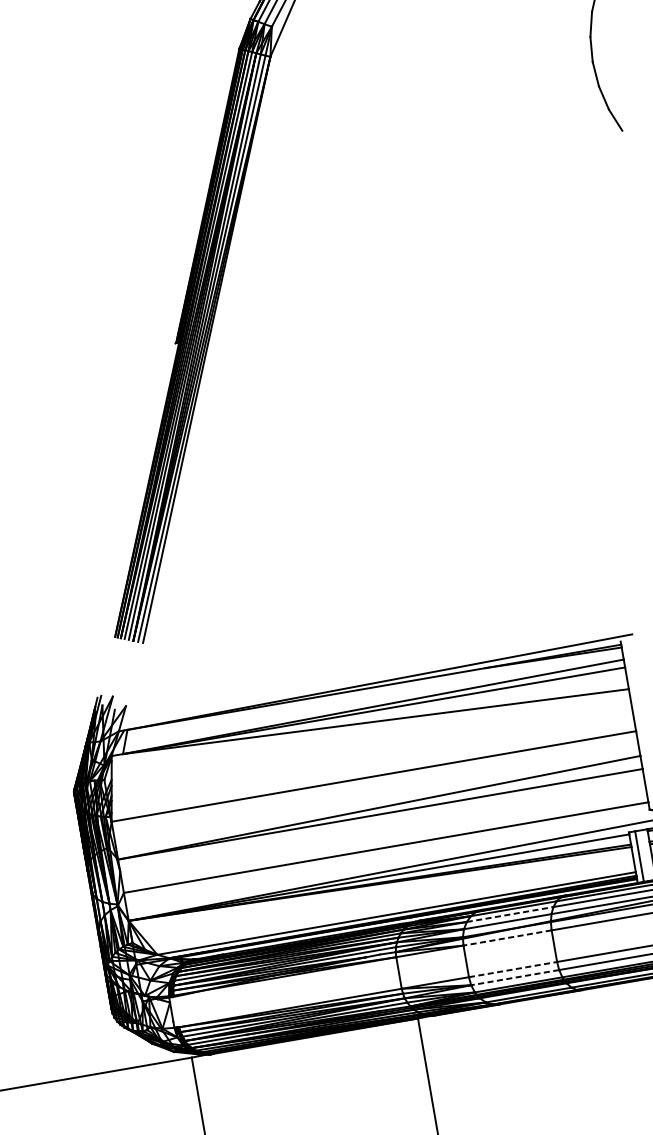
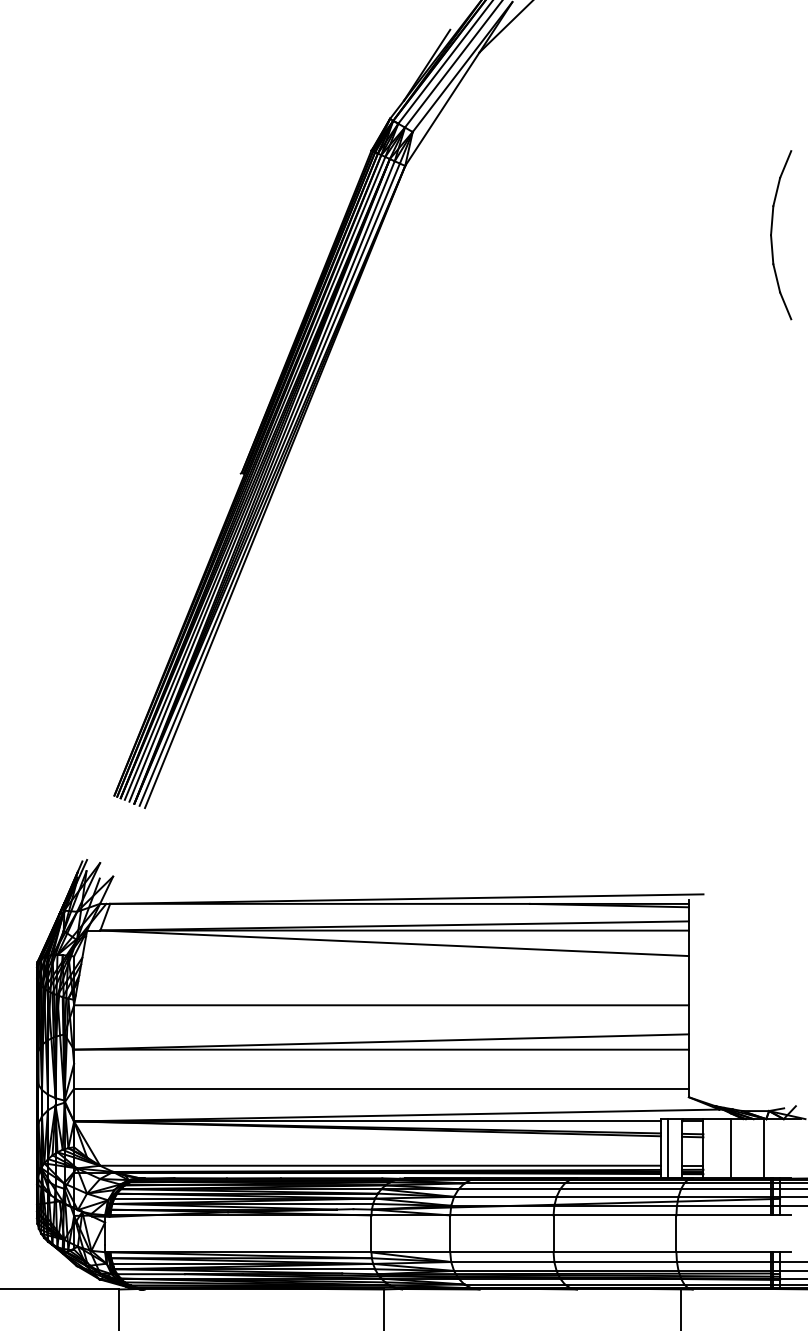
line: (510, 914) -> (509, 1189), dashed -> solid
line: (507, 938) -> (501, 1215), dashed -> solid
line: (512, 969) -> (501, 1252), dashed -> solid
line: (515, 978) -> (502, 1262), dashed -> solid

